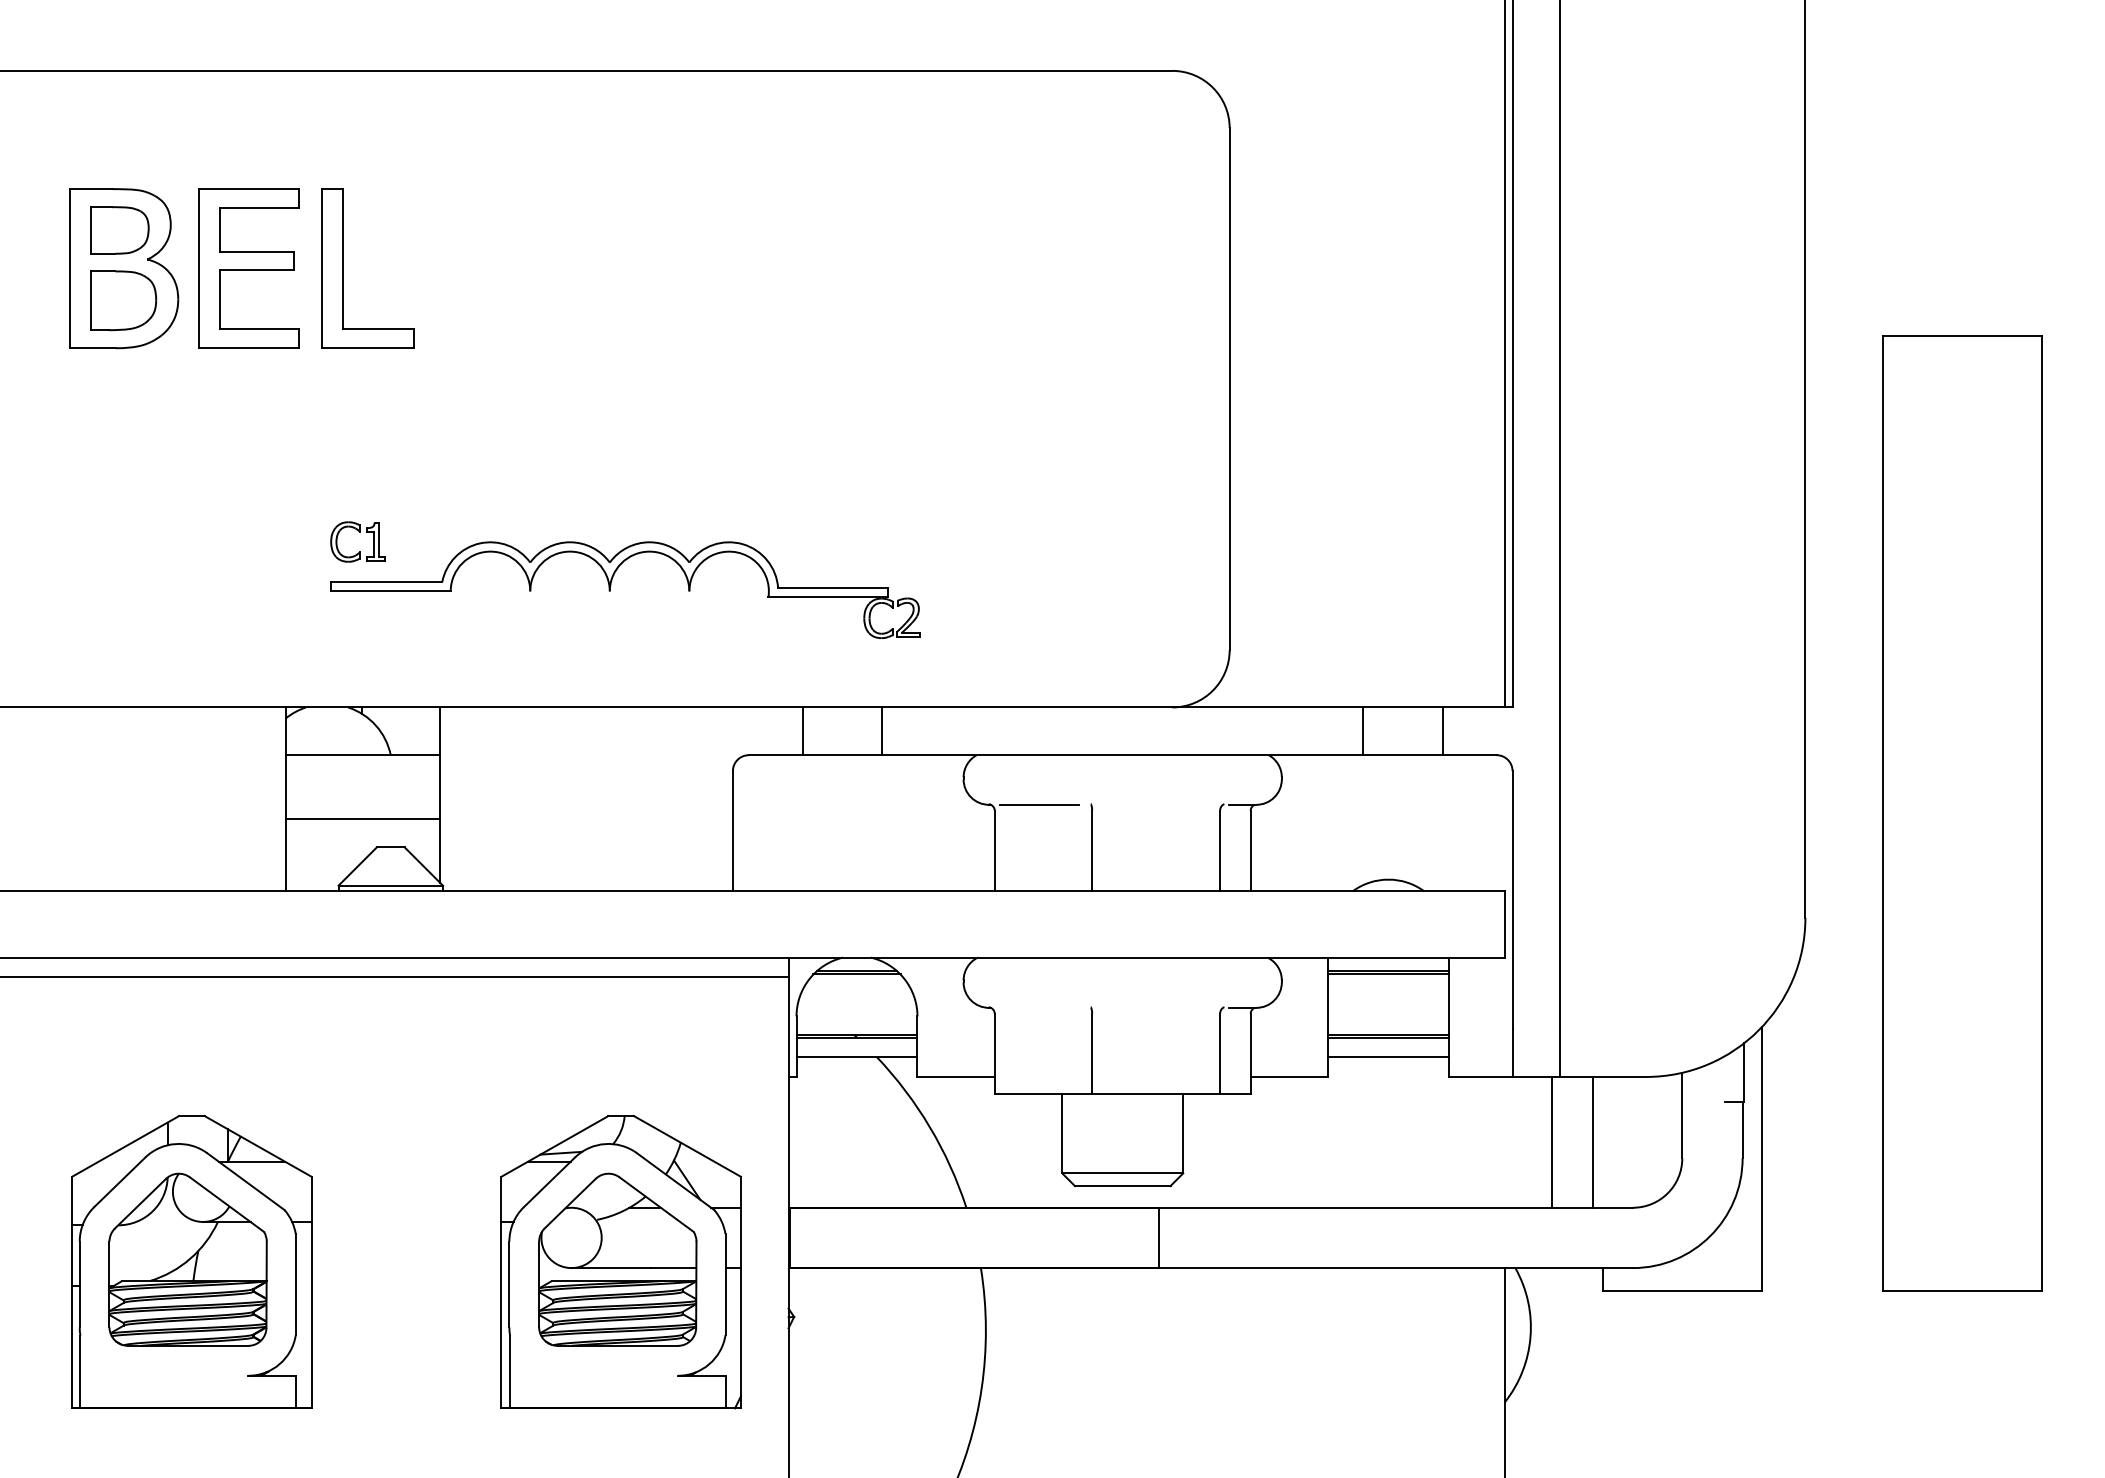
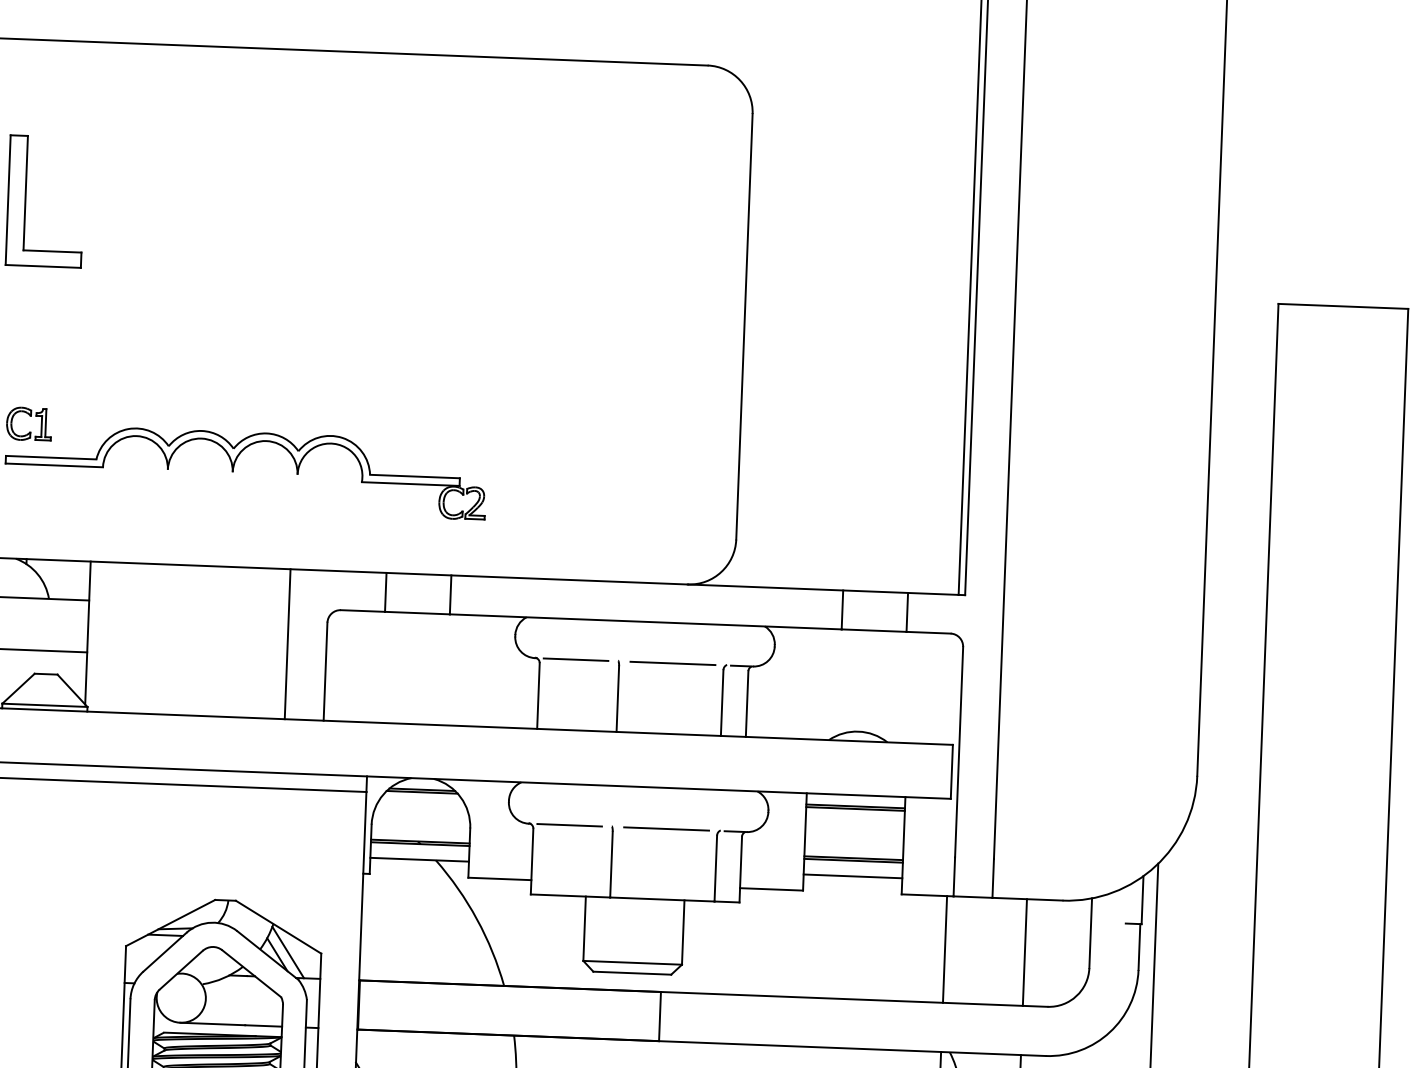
line: (685, 799) -> (287, 644), added
line: (1157, 804) -> (672, 663), added
line: (1038, 1007) -> (569, 824), added
line: (1157, 1007) -> (666, 828), added
line: (1551, 1141) -> (1024, 951), moved
line: (1592, 1141) -> (944, 948), moved
line: (699, 1176) -> (287, 952), added

